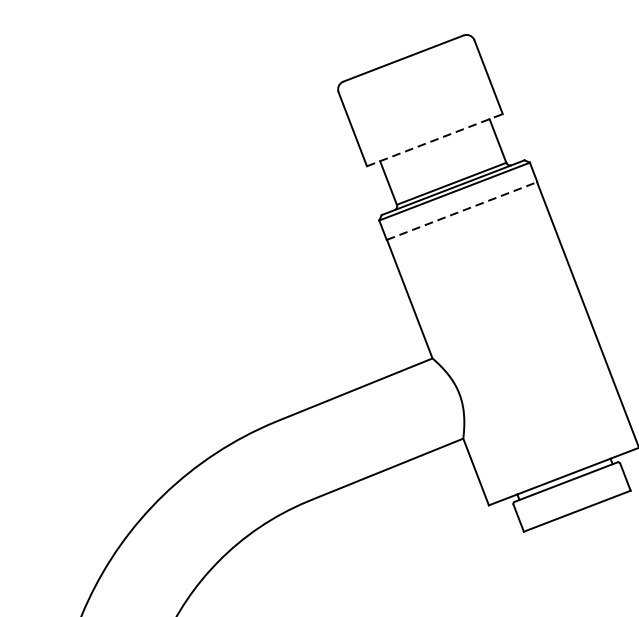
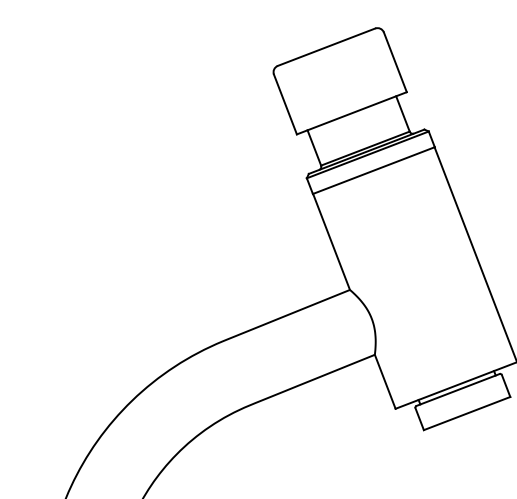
line: (434, 140) -> (351, 113), dashed -> solid
line: (462, 210) -> (374, 170), dashed -> solid

